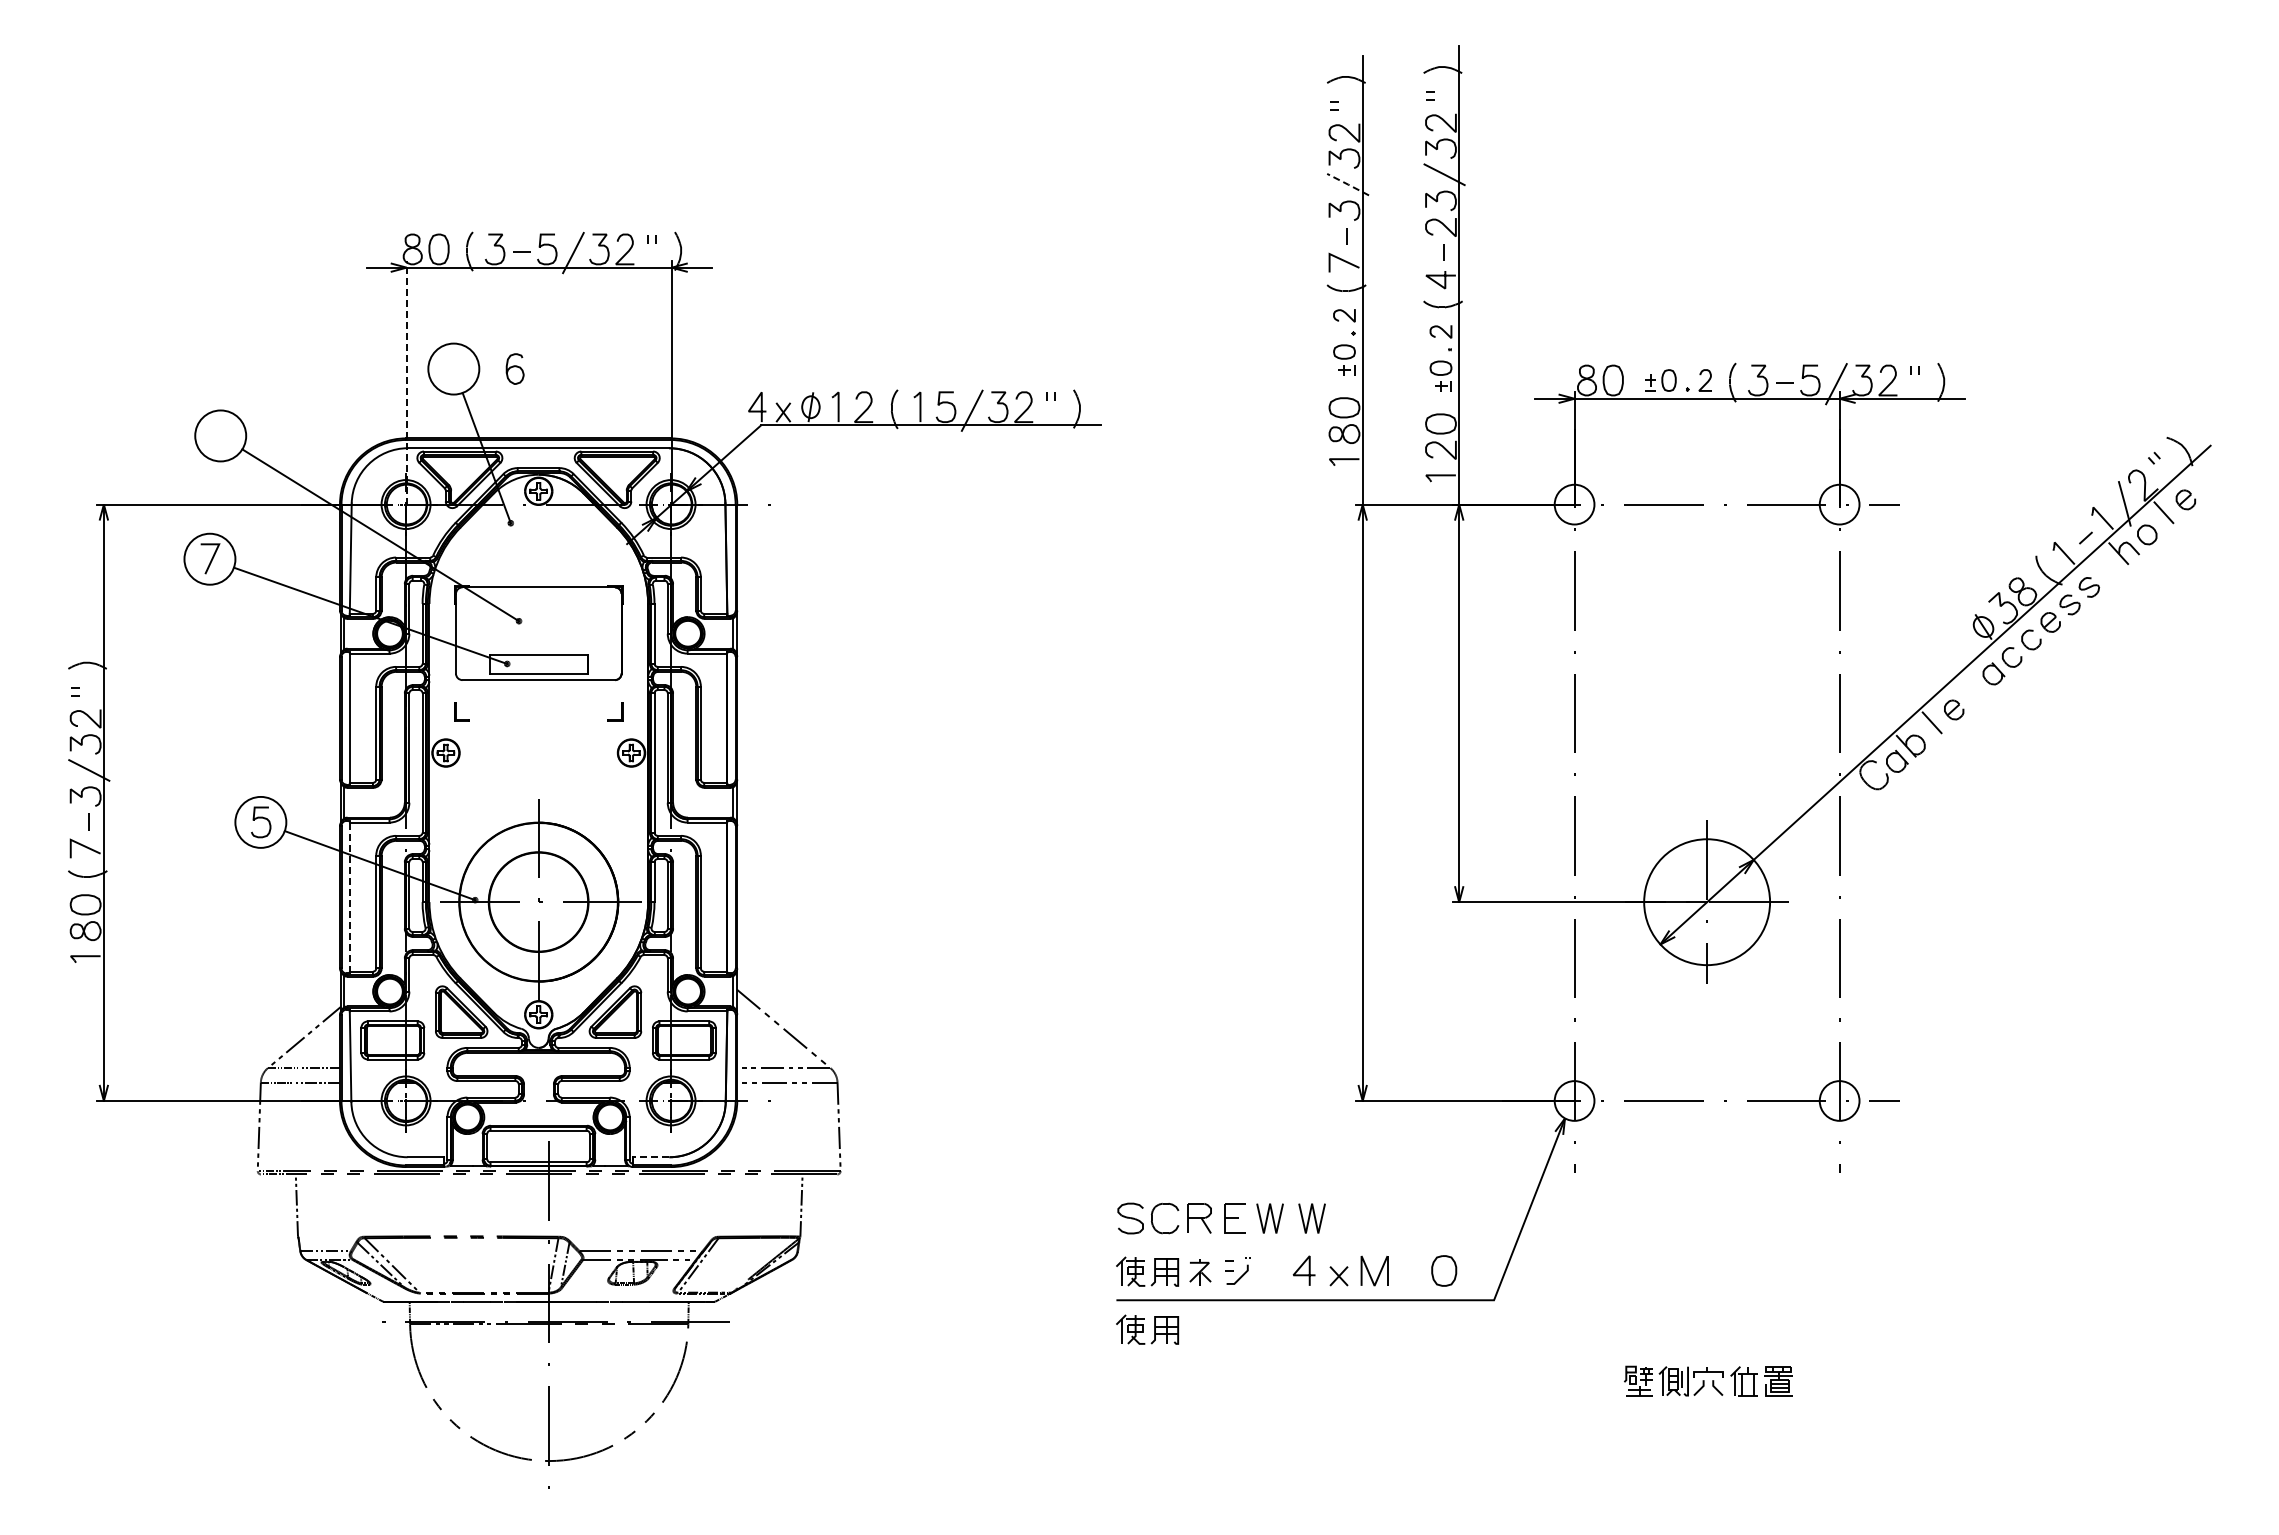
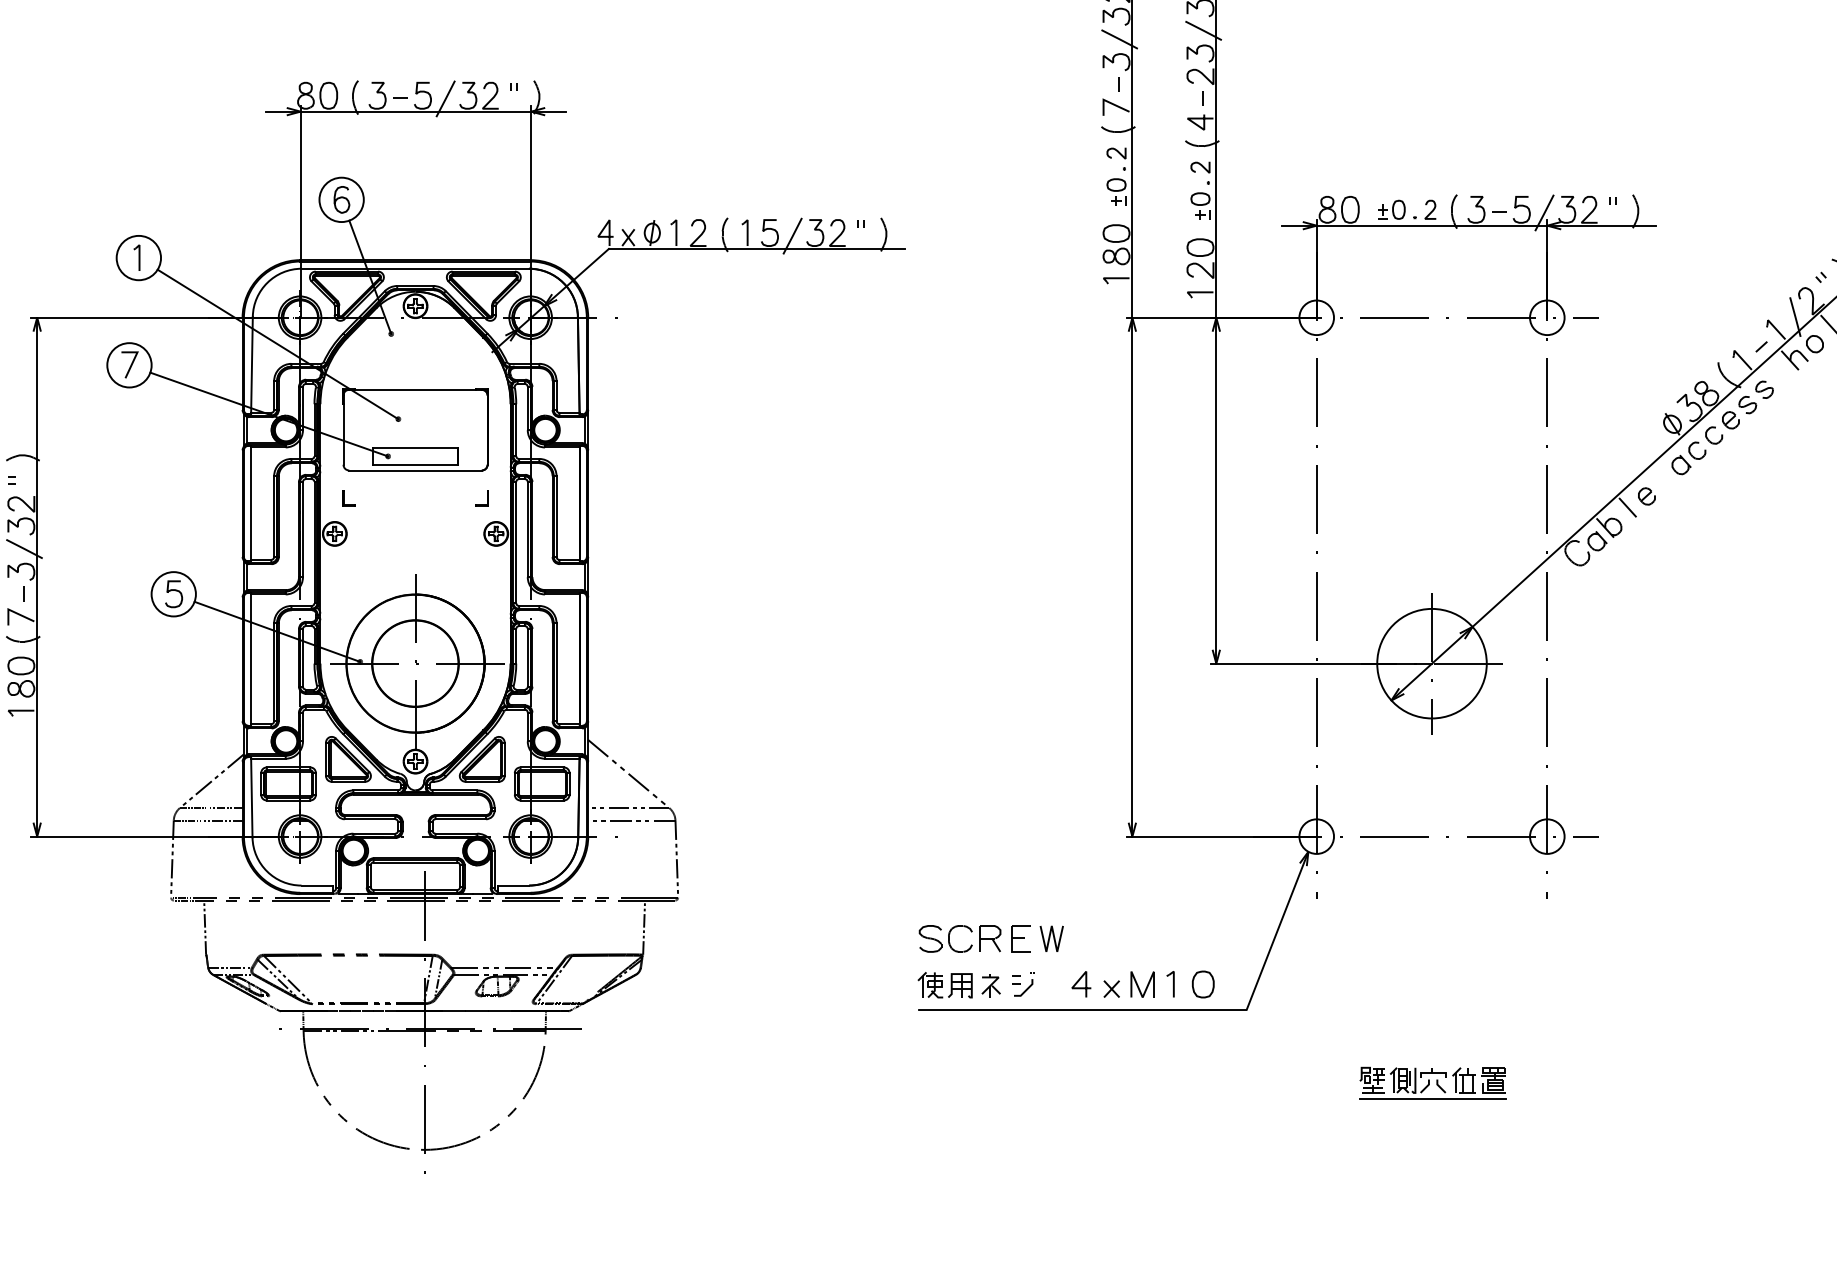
line: (1348, 184) -> (1120, 39), dashed -> solid
curve: (514, 367) -> (341, 198), moved
line: (406, 382) -> (300, 211), dashed -> solid
part: (218, 435) -> (136, 257), added
line: (349, 897) -> (250, 659), dashed -> solid
line: (650, 1157) -> (512, 885), dashed -> solid
line: (1310, 1217) -> (1086, 937), removed
part: (1406, 1270) -> (1170, 984), added
part: (1147, 1329) -> (945, 1035), removed
line: (1708, 1402) -> (1433, 1098), added

